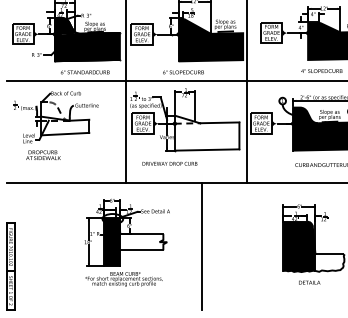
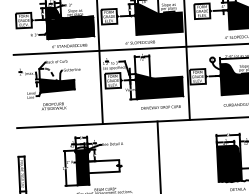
fill: (65, 125) -> (57, 84), added
fill: (206, 132) -> (158, 85), added
text: (43, 154) -> (54, 105), moved
text: (169, 163) -> (160, 107), moved
part: (126, 232) -> (92, 160), moved

